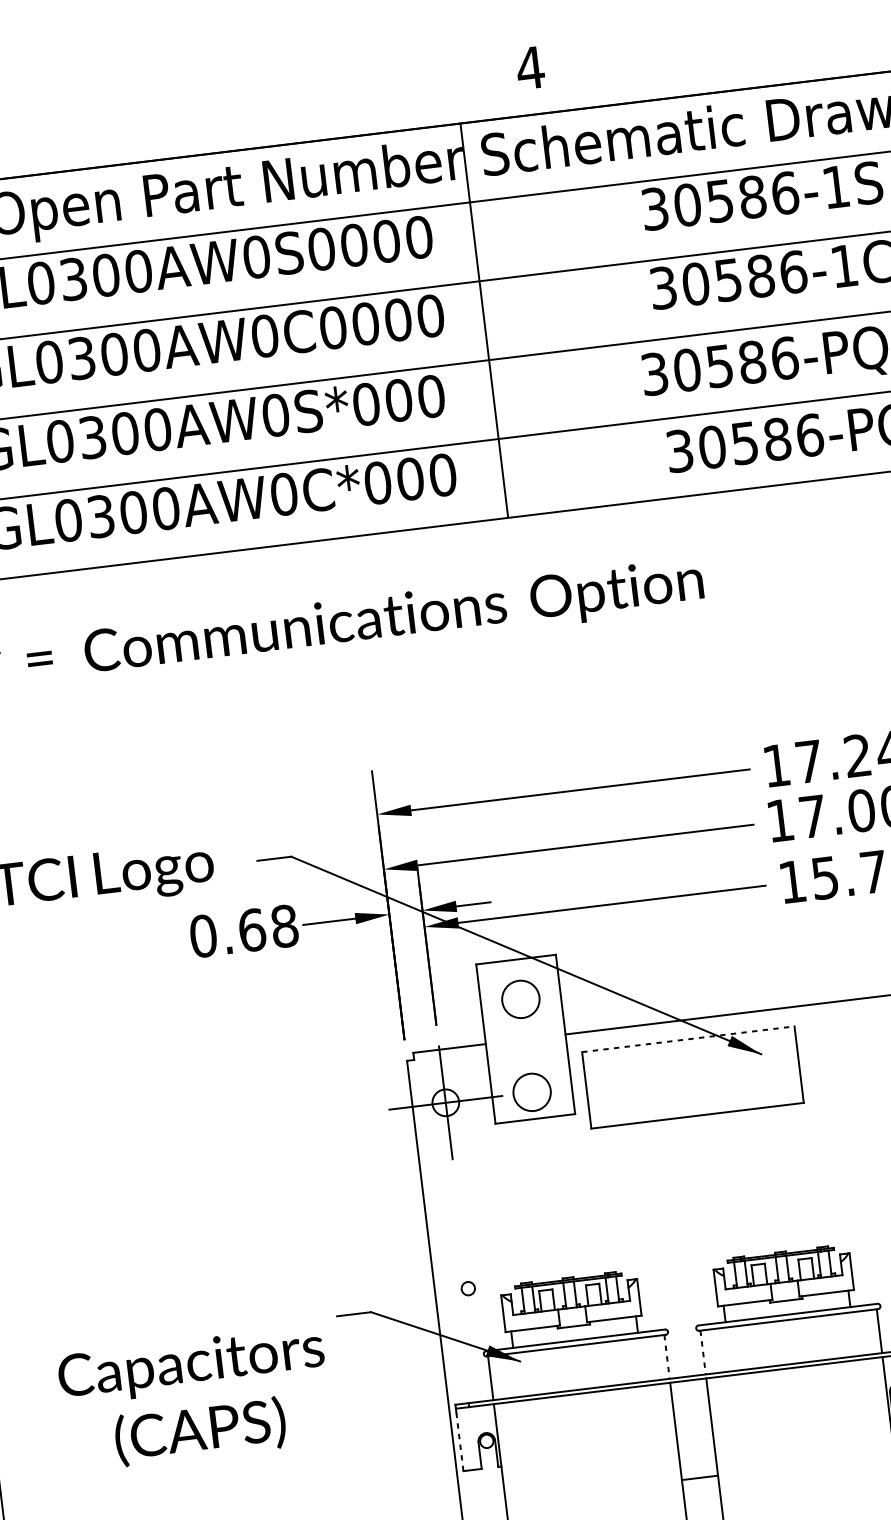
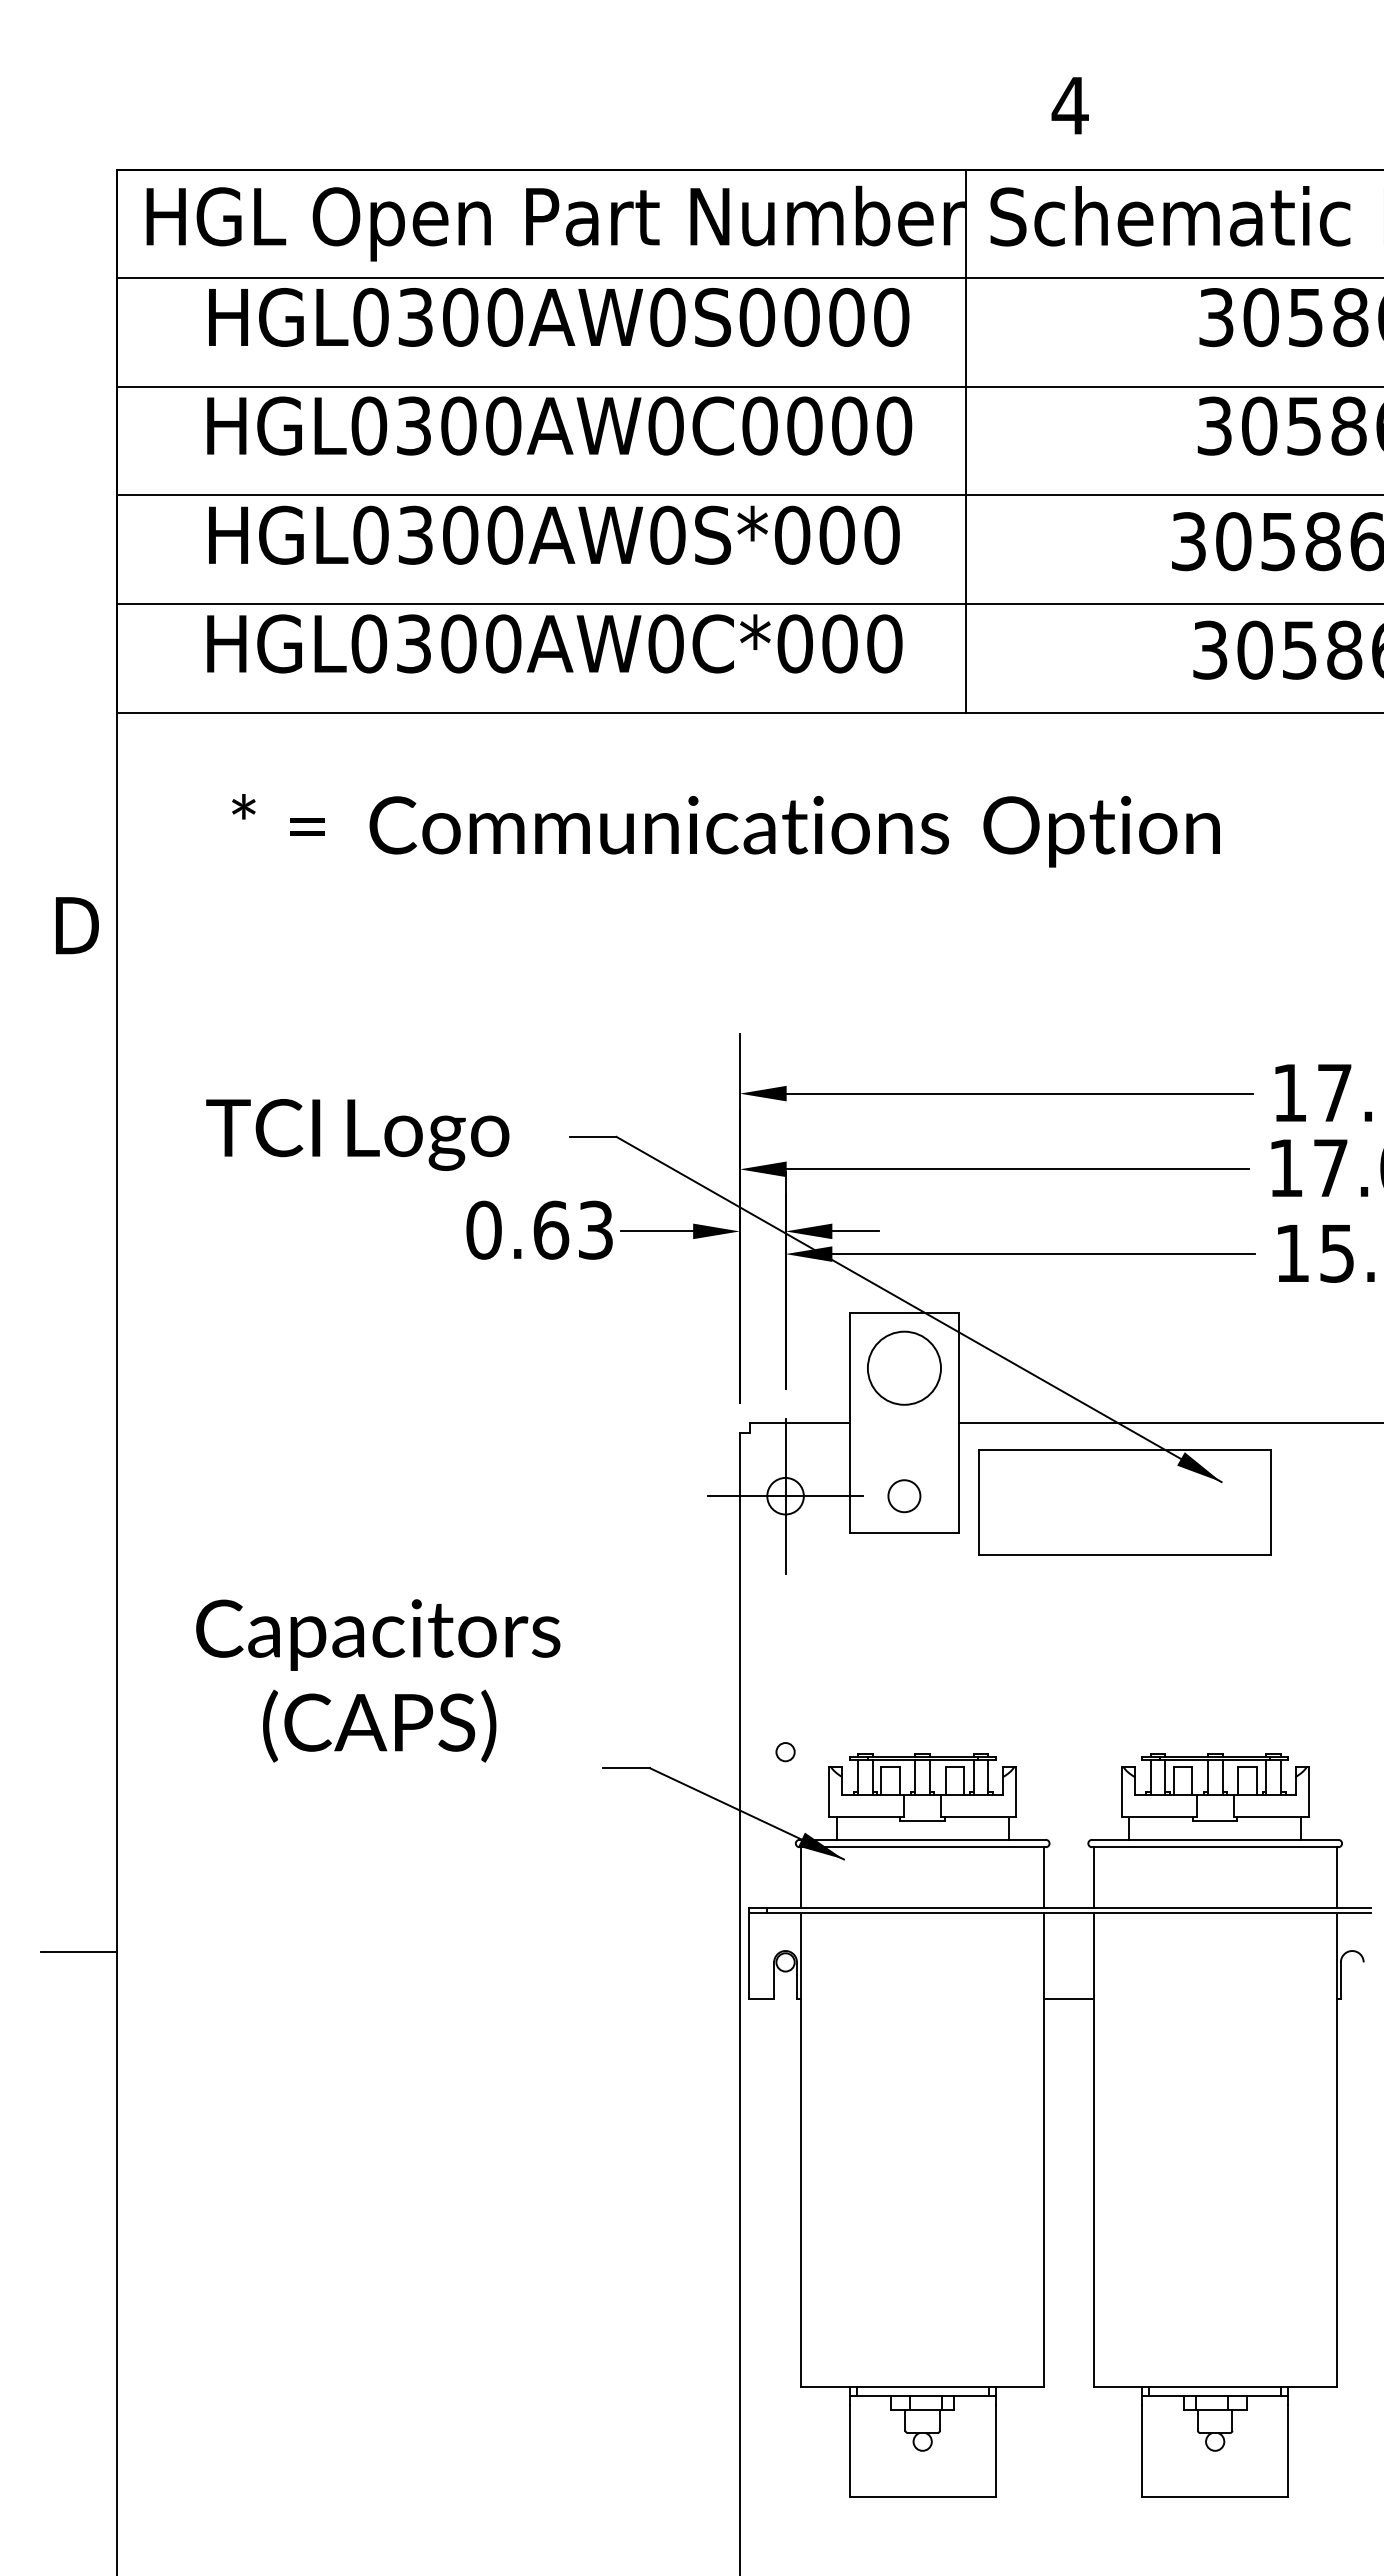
text: (284, 925) -> (595, 1229), 0.68 -> 0.63
circle: (520, 998) -> (904, 1367), size x1.43
line: (688, 1039) -> (1125, 1449), dashed -> solid
circle: (532, 1092) -> (904, 1496), size x0.62
line: (702, 1352) -> (1093, 1877), dashed -> solid
line: (667, 1356) -> (1044, 1877), dashed -> solid
text: (195, 1398) -> (378, 1680), moved
line: (460, 1442) -> (749, 1959), dashed -> solid
line: (699, 1477) -> (1068, 1998), moved

